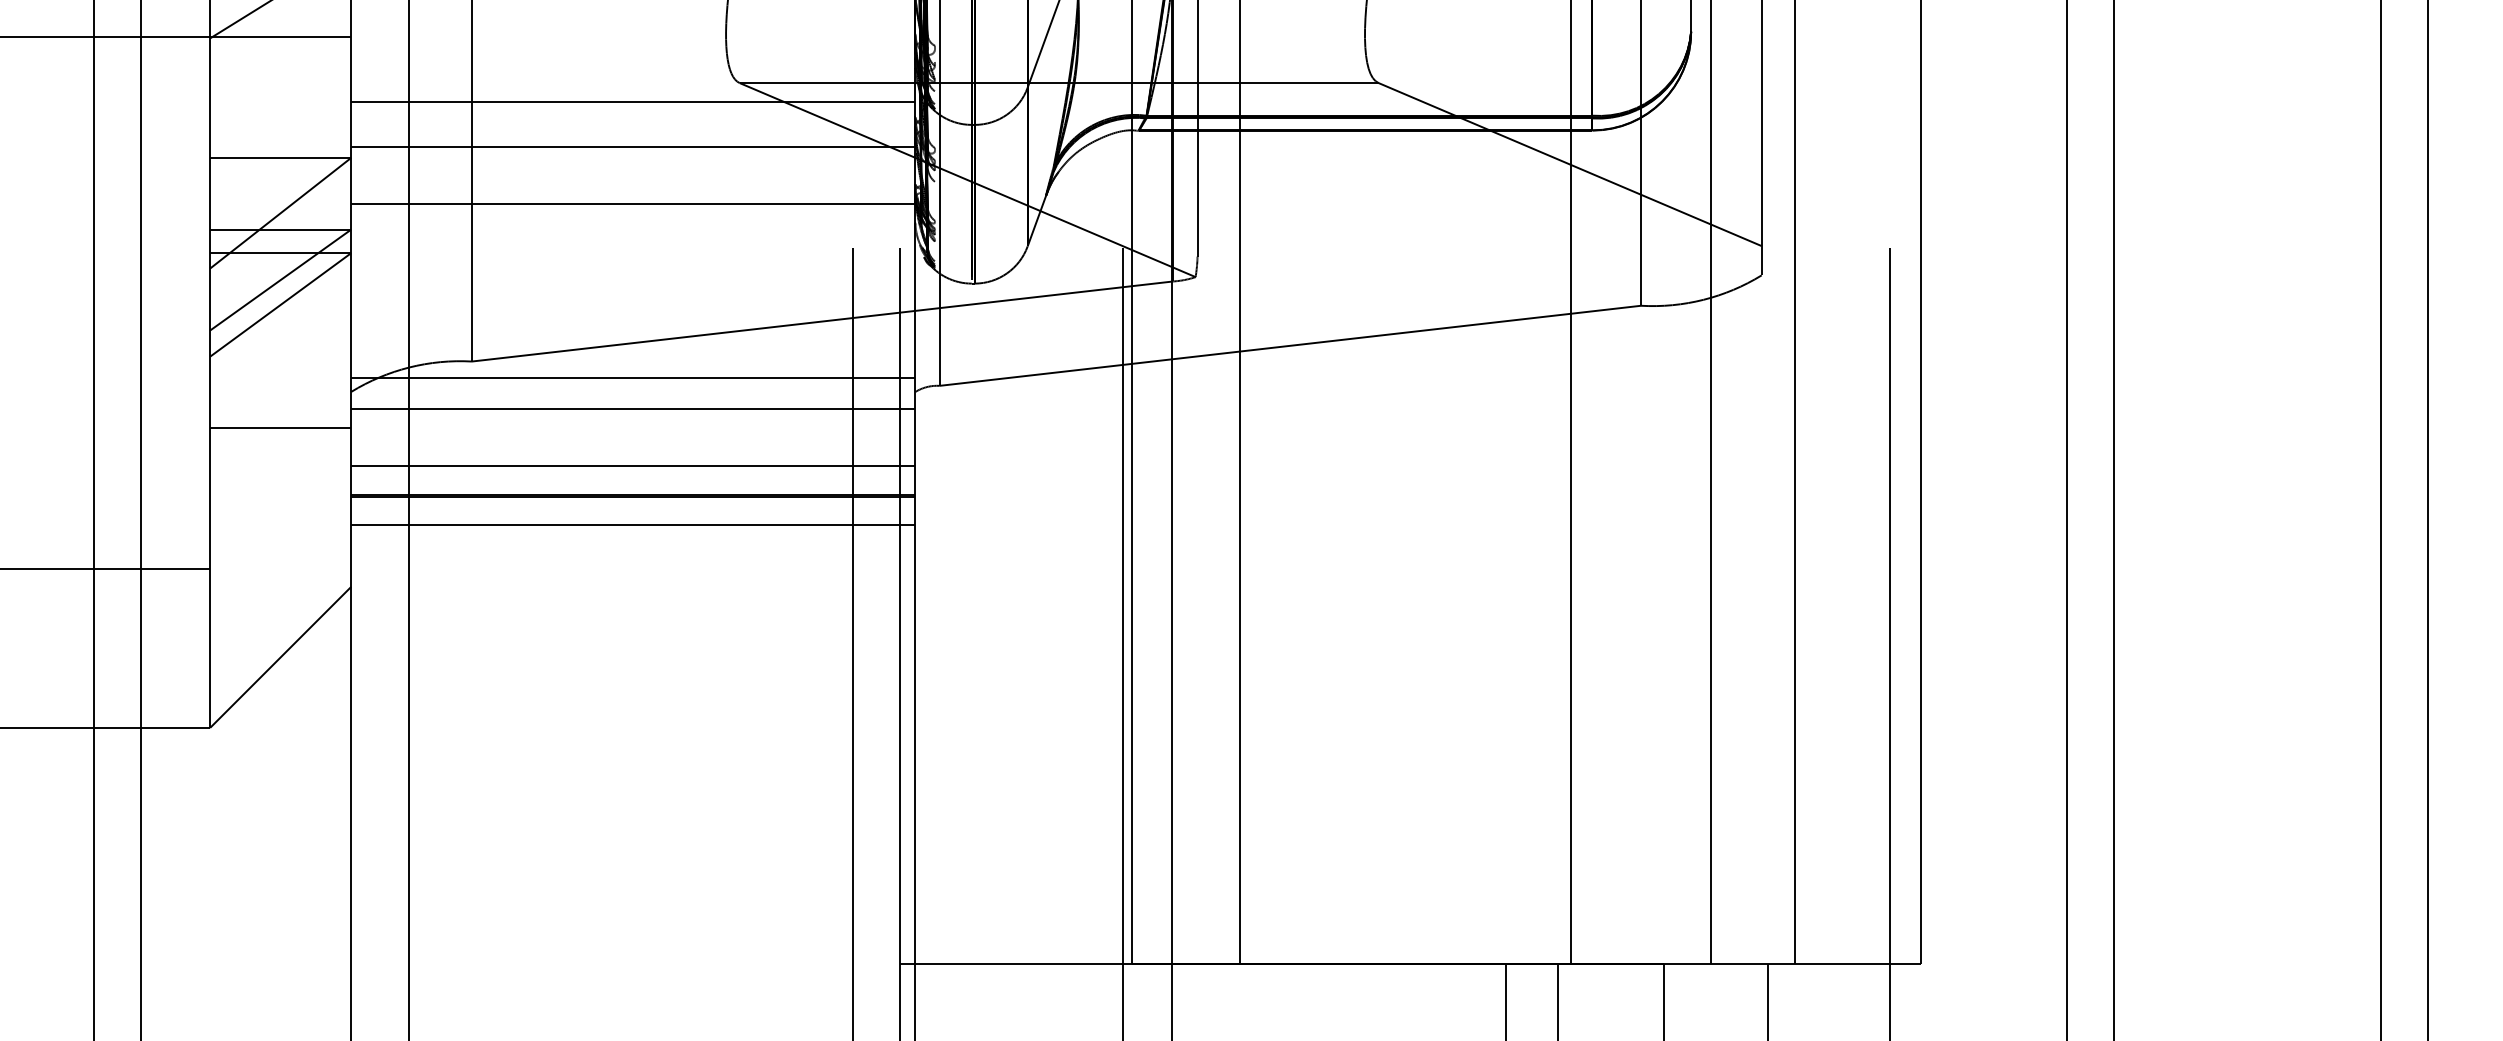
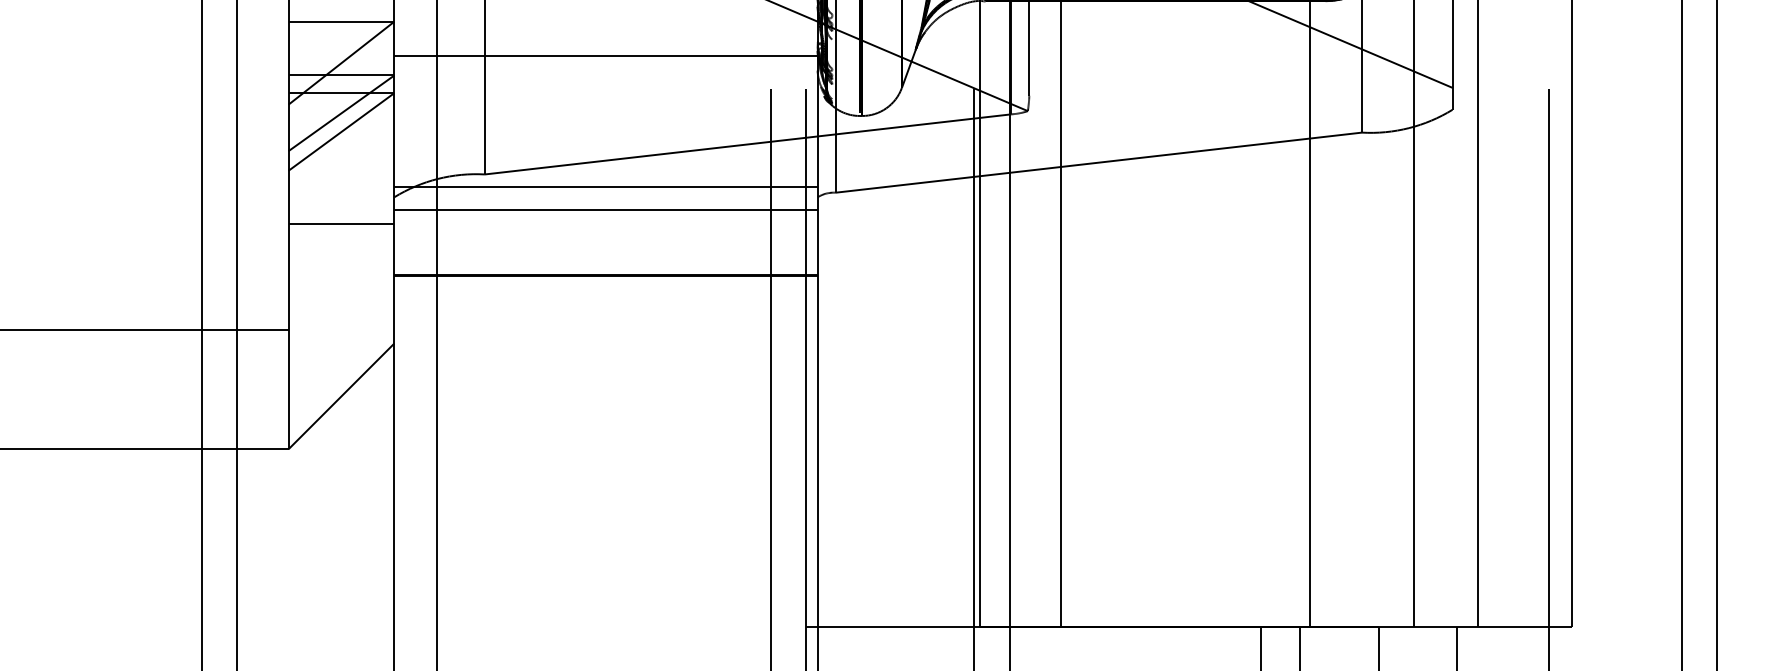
line: (633, 146) -> (606, 13), removed
line: (633, 465) -> (606, 252), removed
line: (633, 525) -> (606, 297), removed

